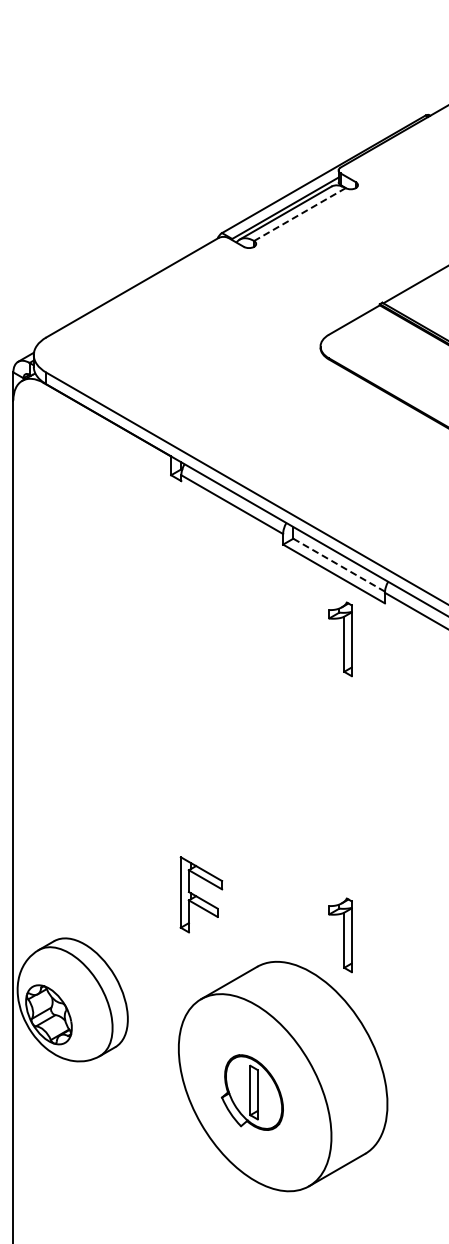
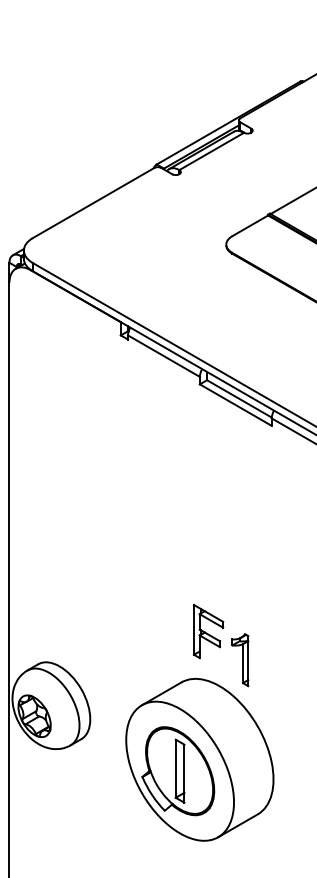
line: (299, 214) -> (211, 151), dashed -> solid
line: (339, 565) -> (239, 399), dashed -> solid
part: (340, 639) -> (240, 451), removed
part: (201, 894) -> (208, 631), moved
part: (252, 1092) -> (178, 771), size x1.67

